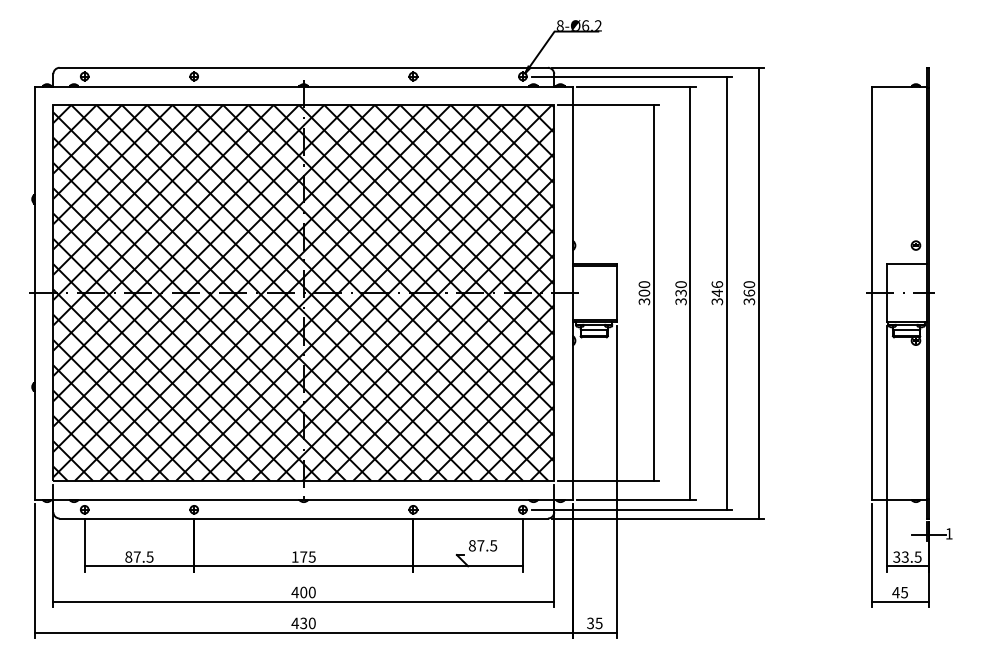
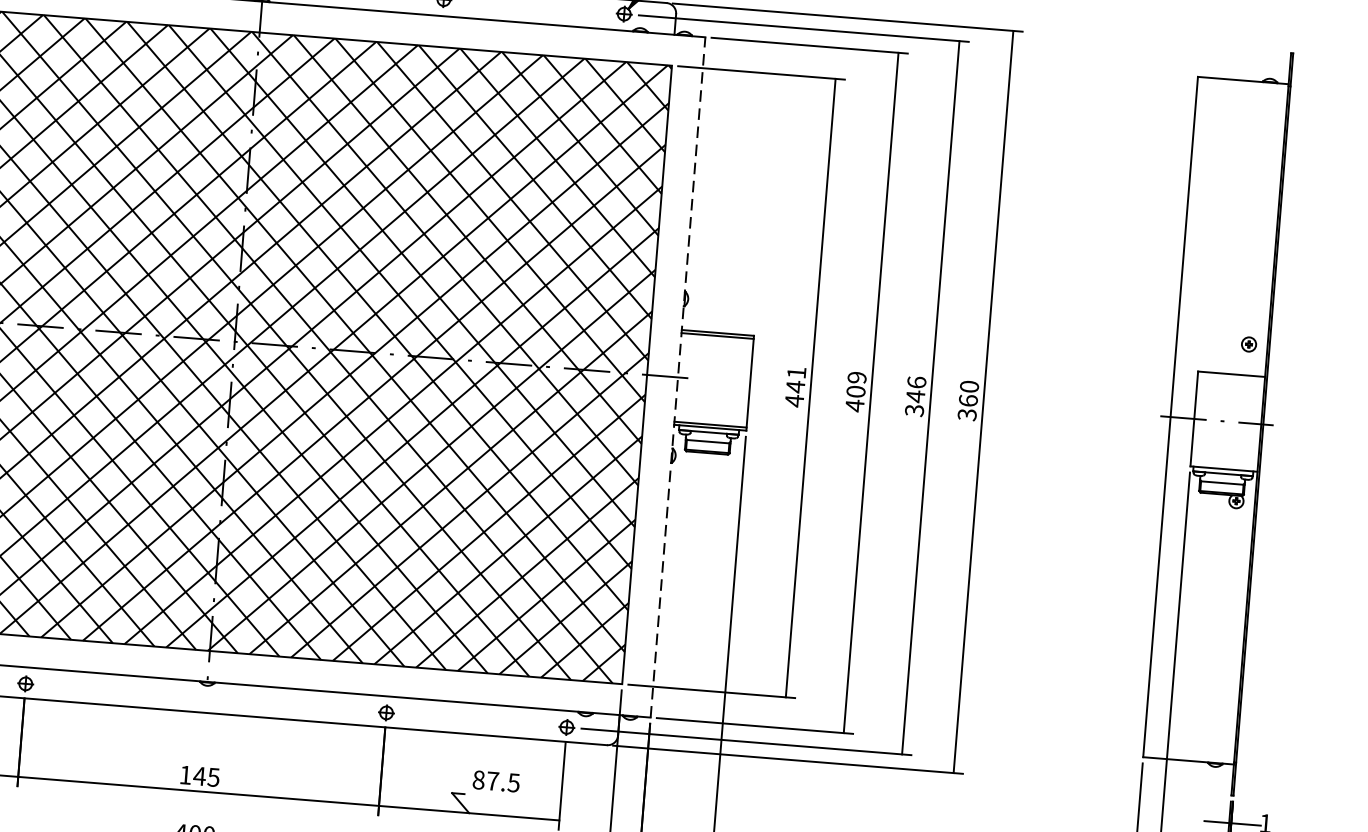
line: (573, 293) -> (678, 378), solid -> dashed
text: (644, 293) -> (795, 387), 300 -> 441
text: (680, 293) -> (854, 392), 330 -> 409
text: (303, 556) -> (199, 775), 175 -> 145

